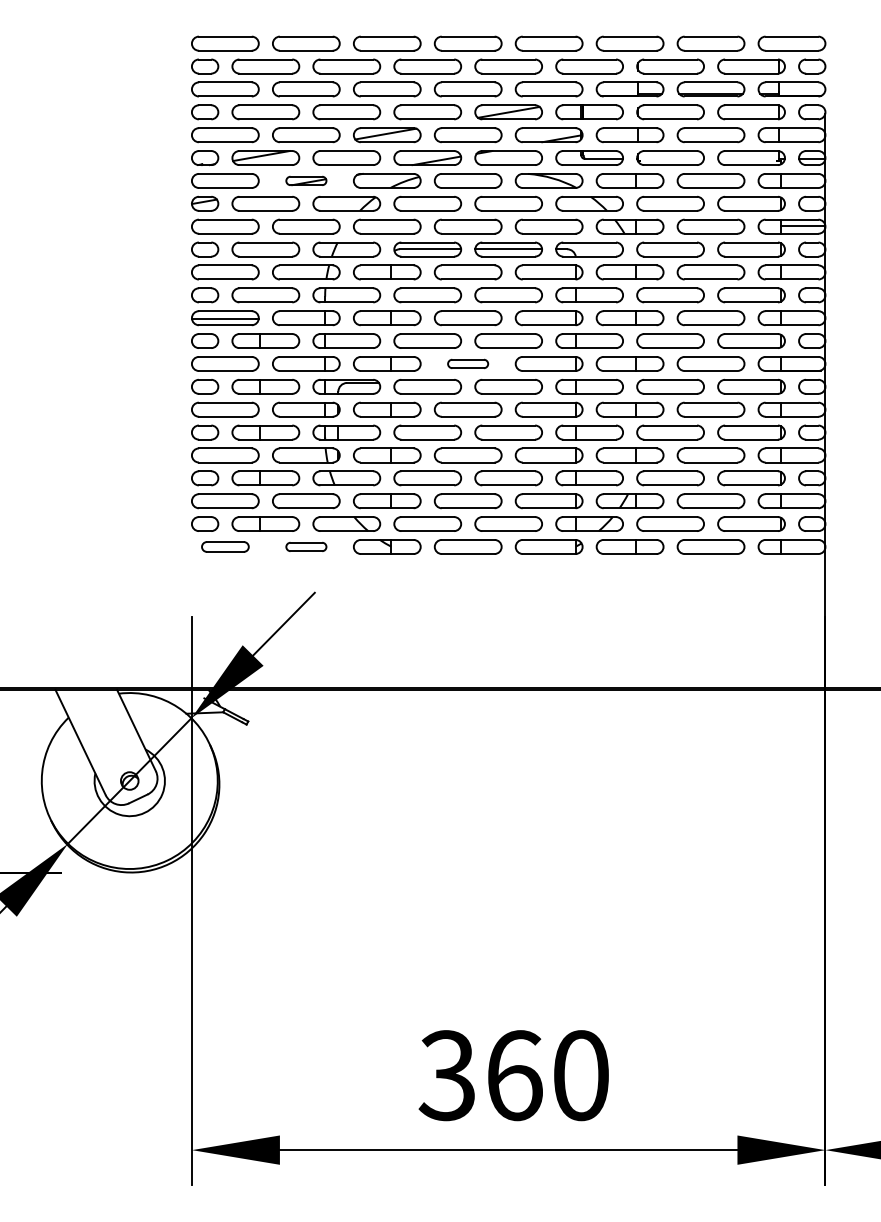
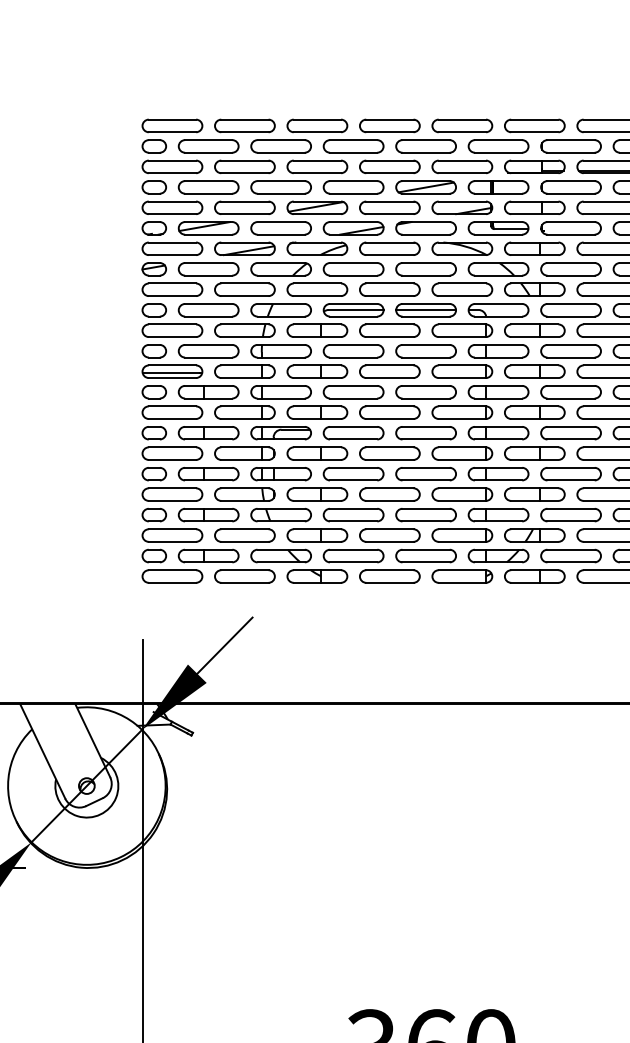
part: (306, 180) -> (245, 248), size x1.67
part: (467, 363) -> (389, 412), size x1.67
part: (225, 546) -> (172, 576), size x1.43
part: (306, 546) -> (245, 576), size x1.67

